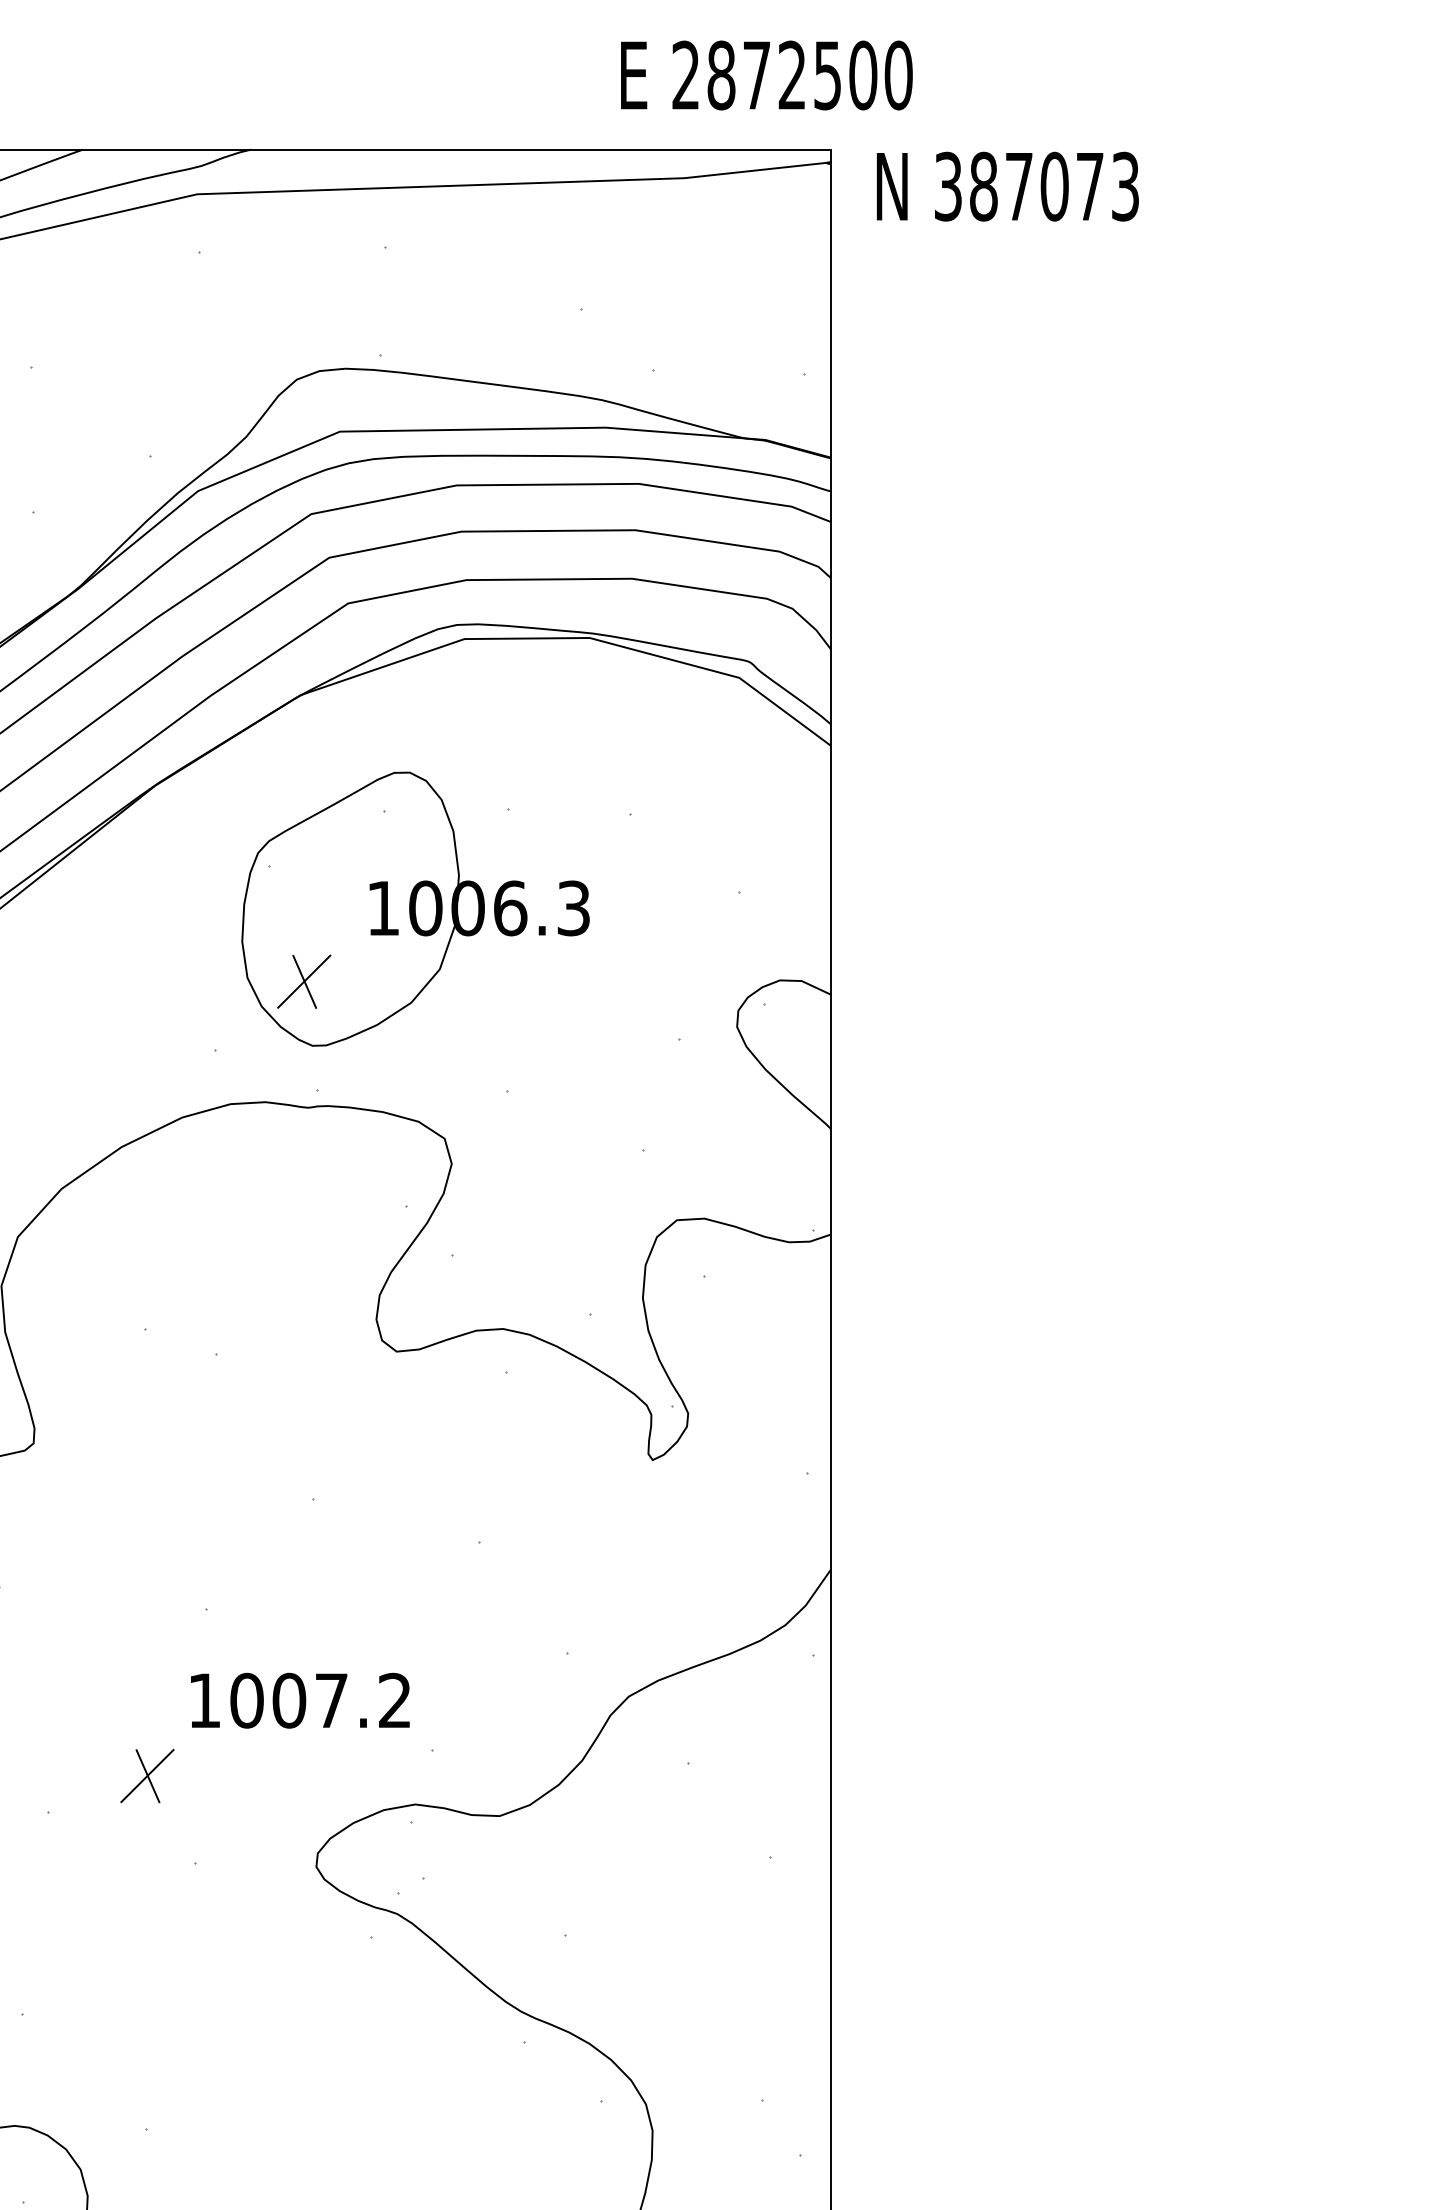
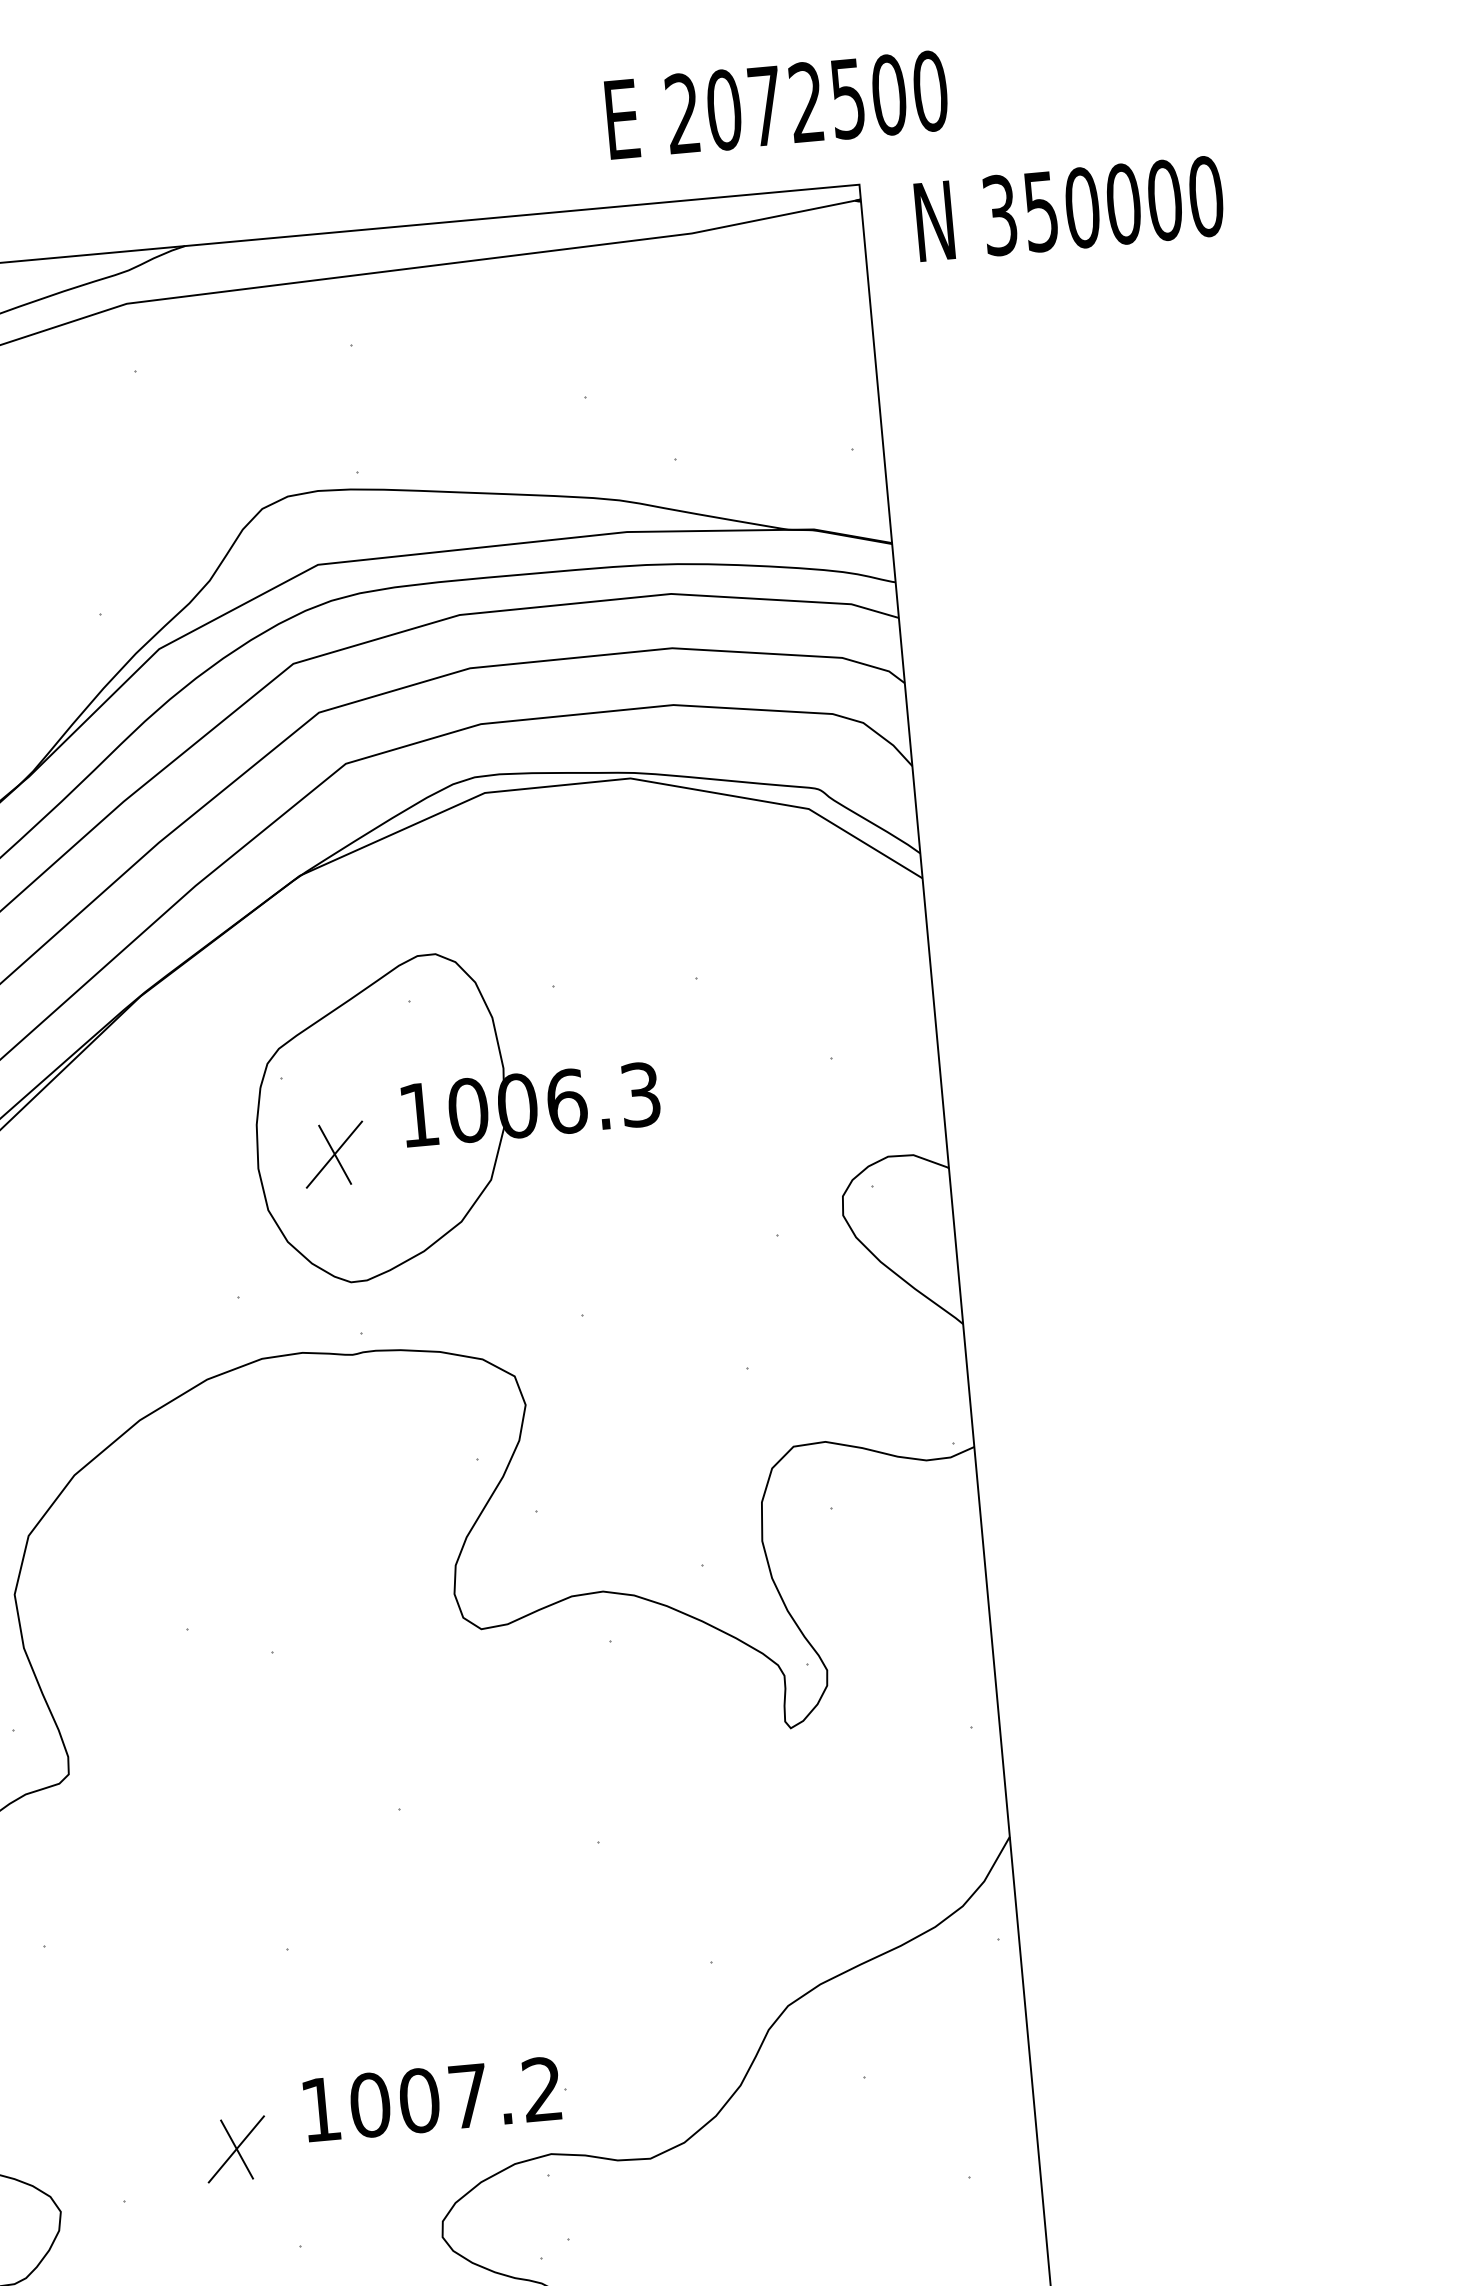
text: (721, 75) -> (724, 110), 2872500 -> 2072500
text: (1054, 186) -> (1123, 203), 387073 -> 350000
part: (304, 981) -> (334, 1154), moved
text: (300, 1700) -> (432, 2099), moved

